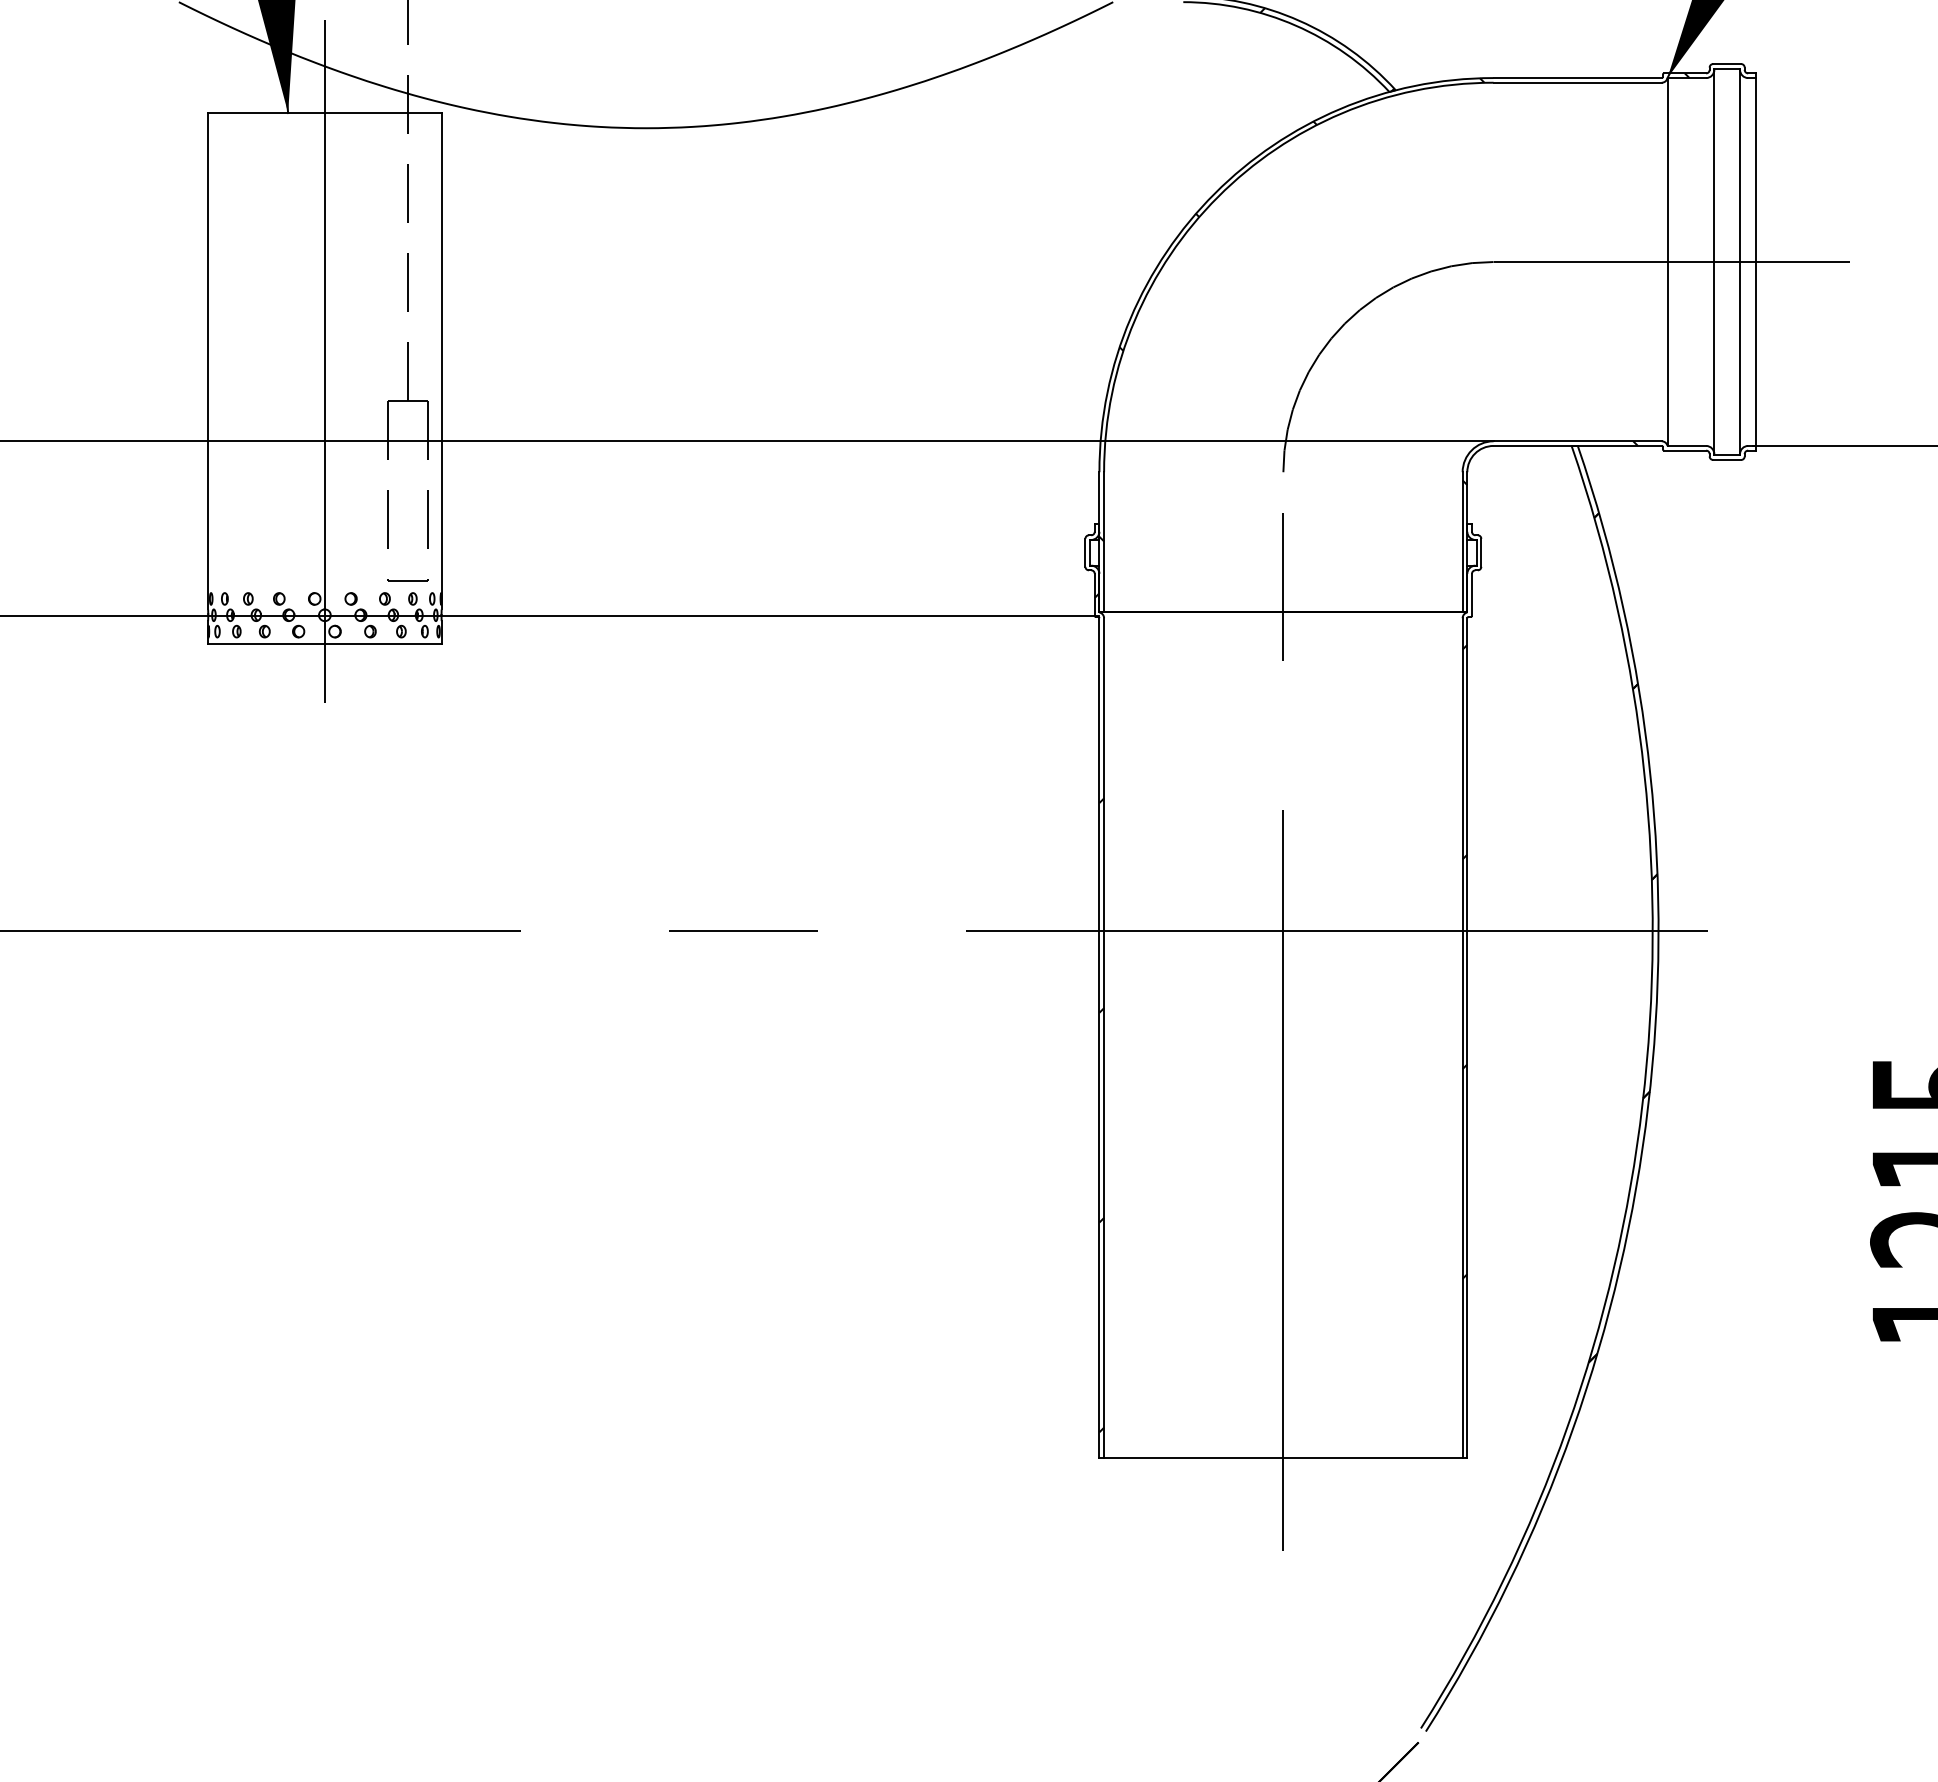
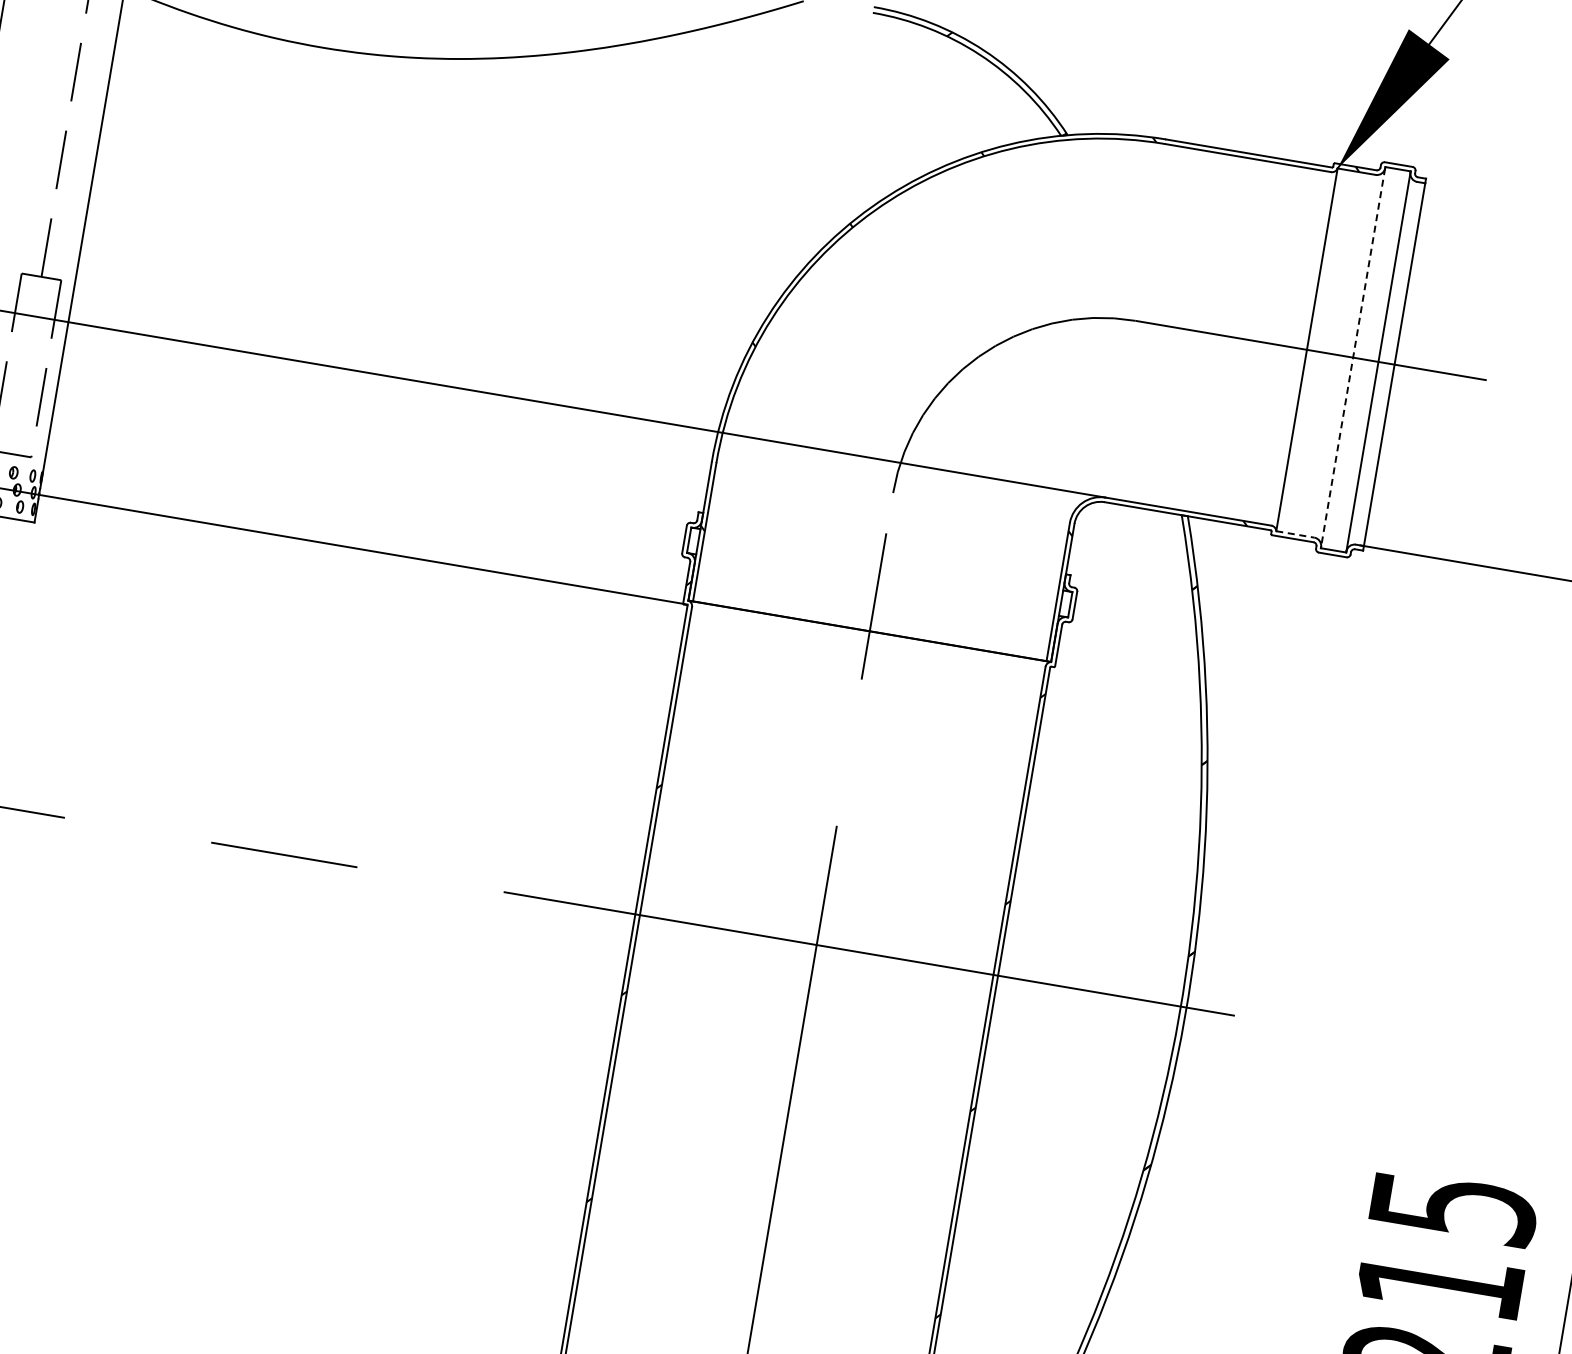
line: (1714, 262) -> (1353, 358), solid -> dashed
line: (1687, 445) -> (1296, 534), solid -> dashed

